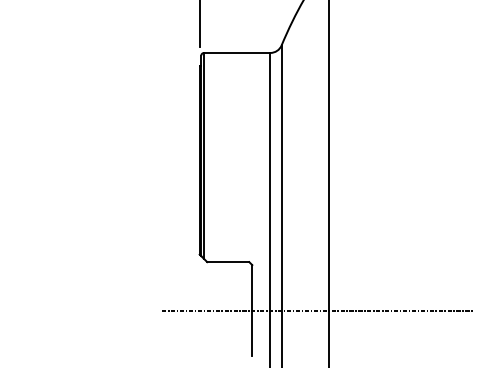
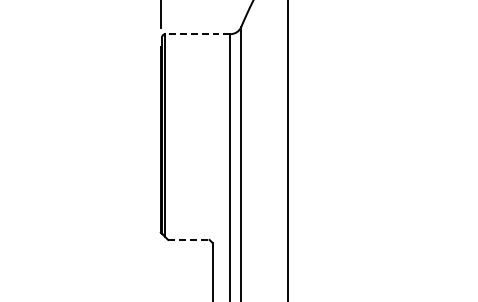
line: (236, 52) -> (197, 33), solid -> dashed
line: (228, 262) -> (189, 240), solid -> dashed
line: (317, 310) -> (276, 287), removed

